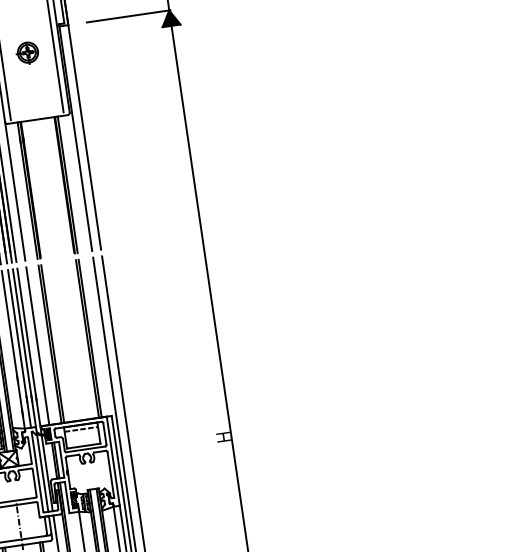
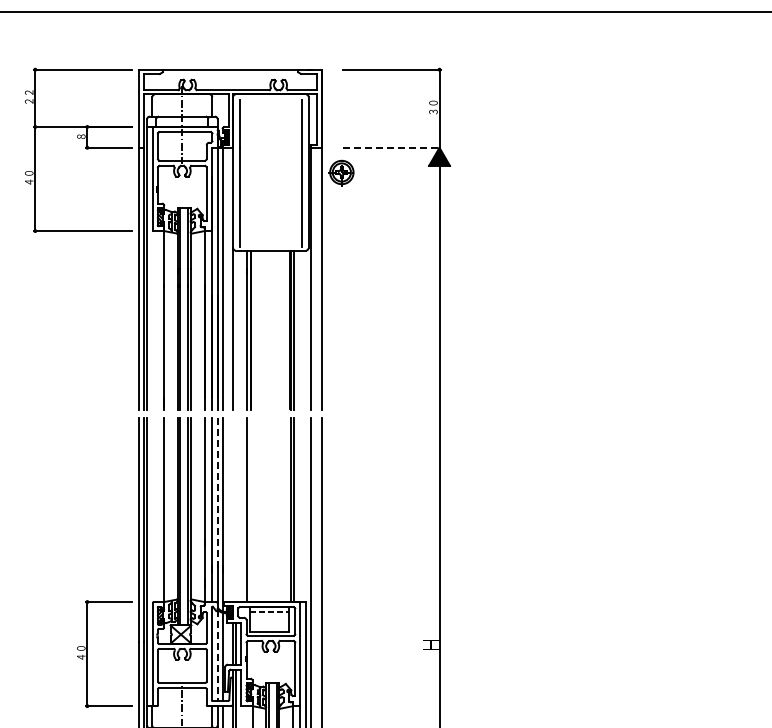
line: (128, 16) -> (392, 147), solid -> dashed
part: (27, 52) -> (341, 172), moved
line: (22, 335) -> (217, 495), solid -> dashed
line: (52, 343) -> (250, 509), removed
line: (38, 345) -> (233, 509), removed
line: (42, 472) -> (217, 655), solid -> dashed

